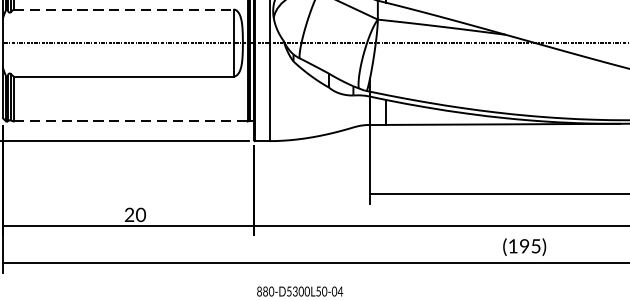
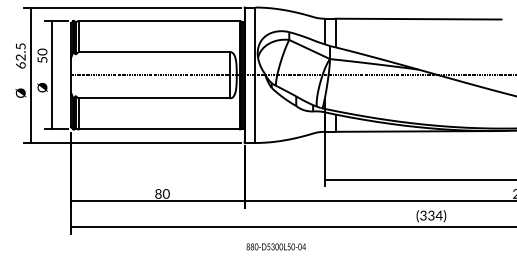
line: (123, 10) -> (154, 52), dashed -> solid
line: (130, 121) -> (159, 129), dashed -> solid
text: (129, 215) -> (158, 194), 20 -> 80
text: (524, 246) -> (431, 215), (195) -> (334)

